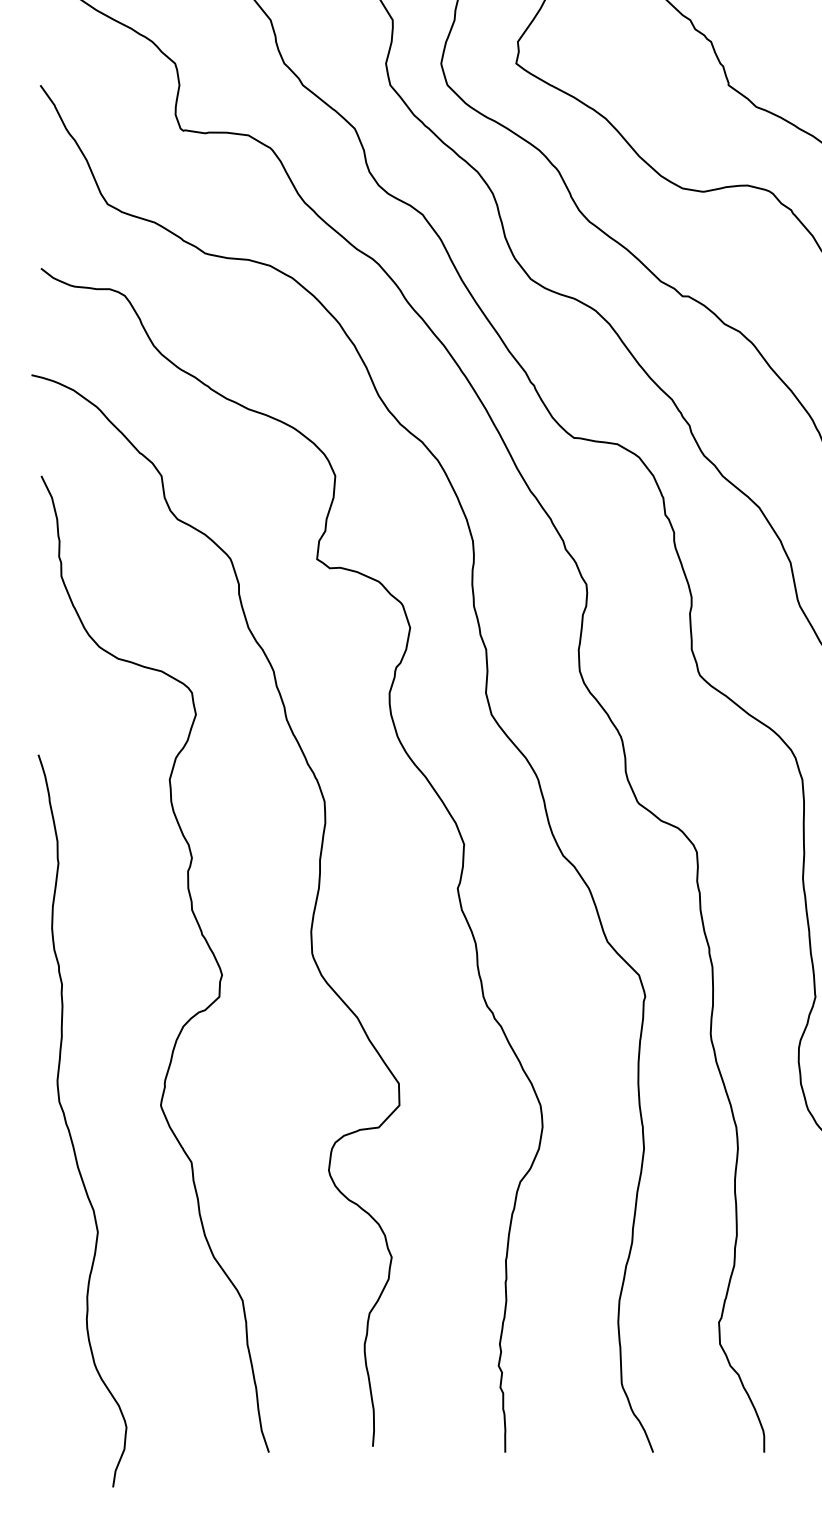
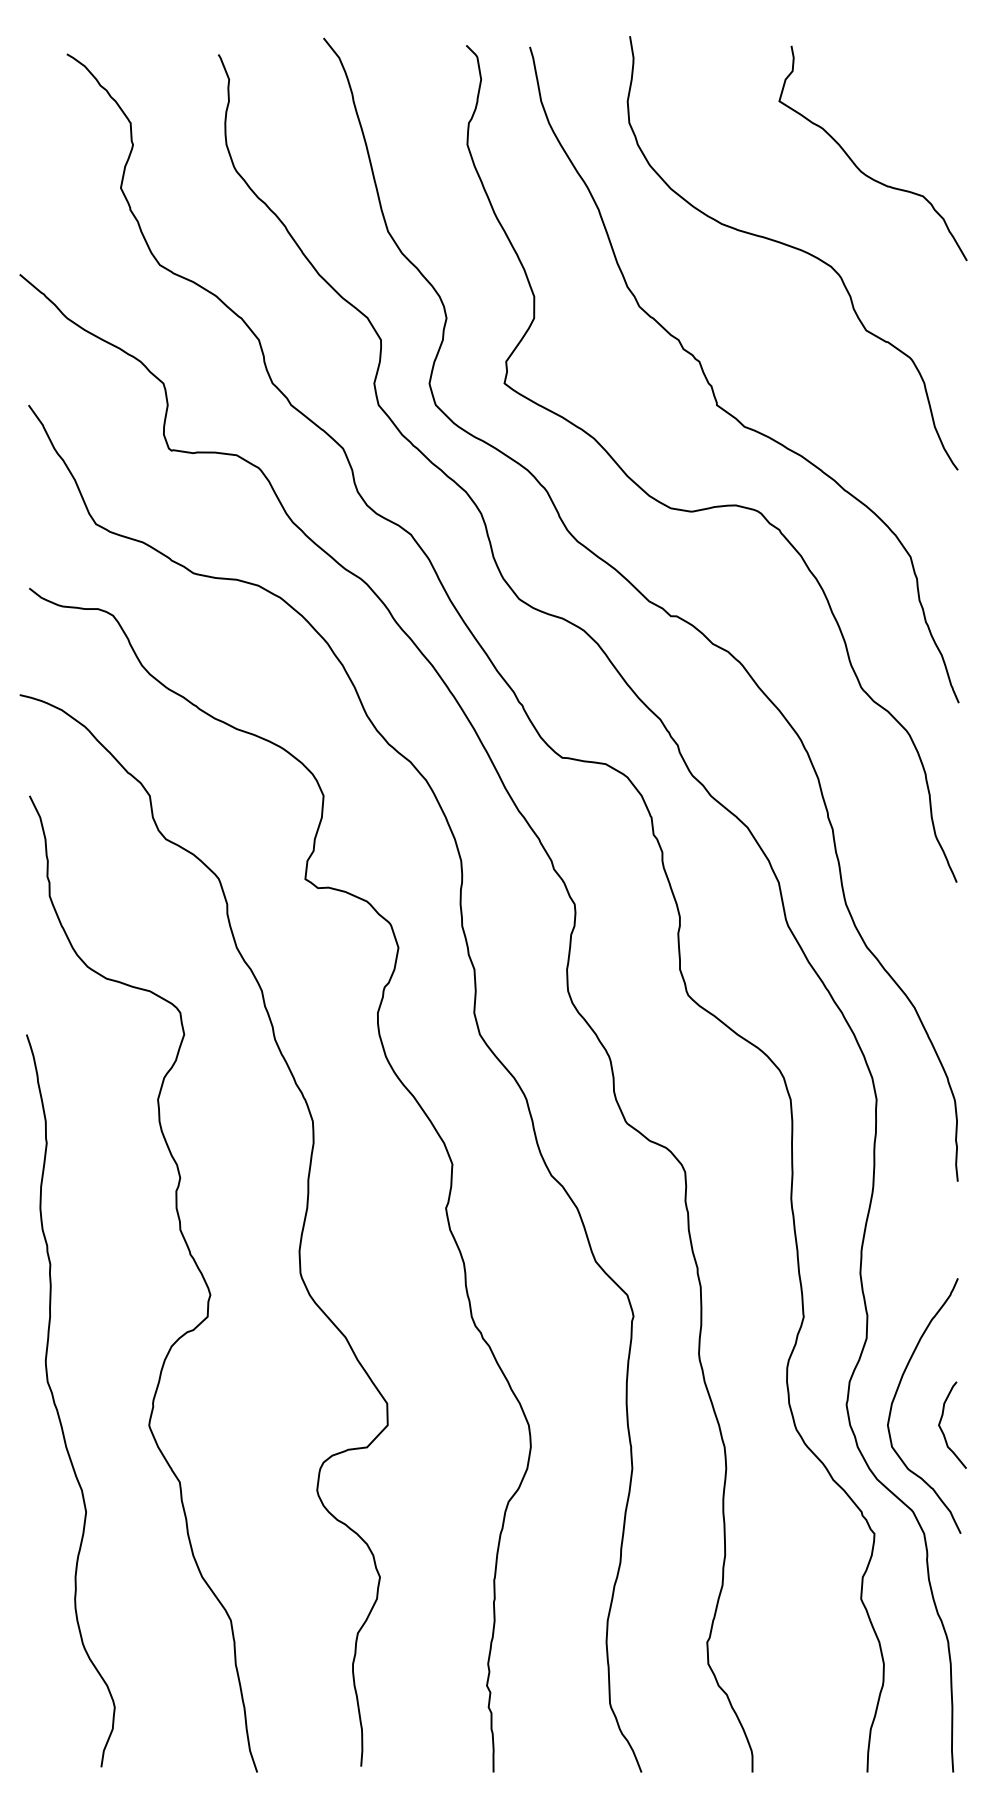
curve: (69, 1127) -> (57, 1407), moved

